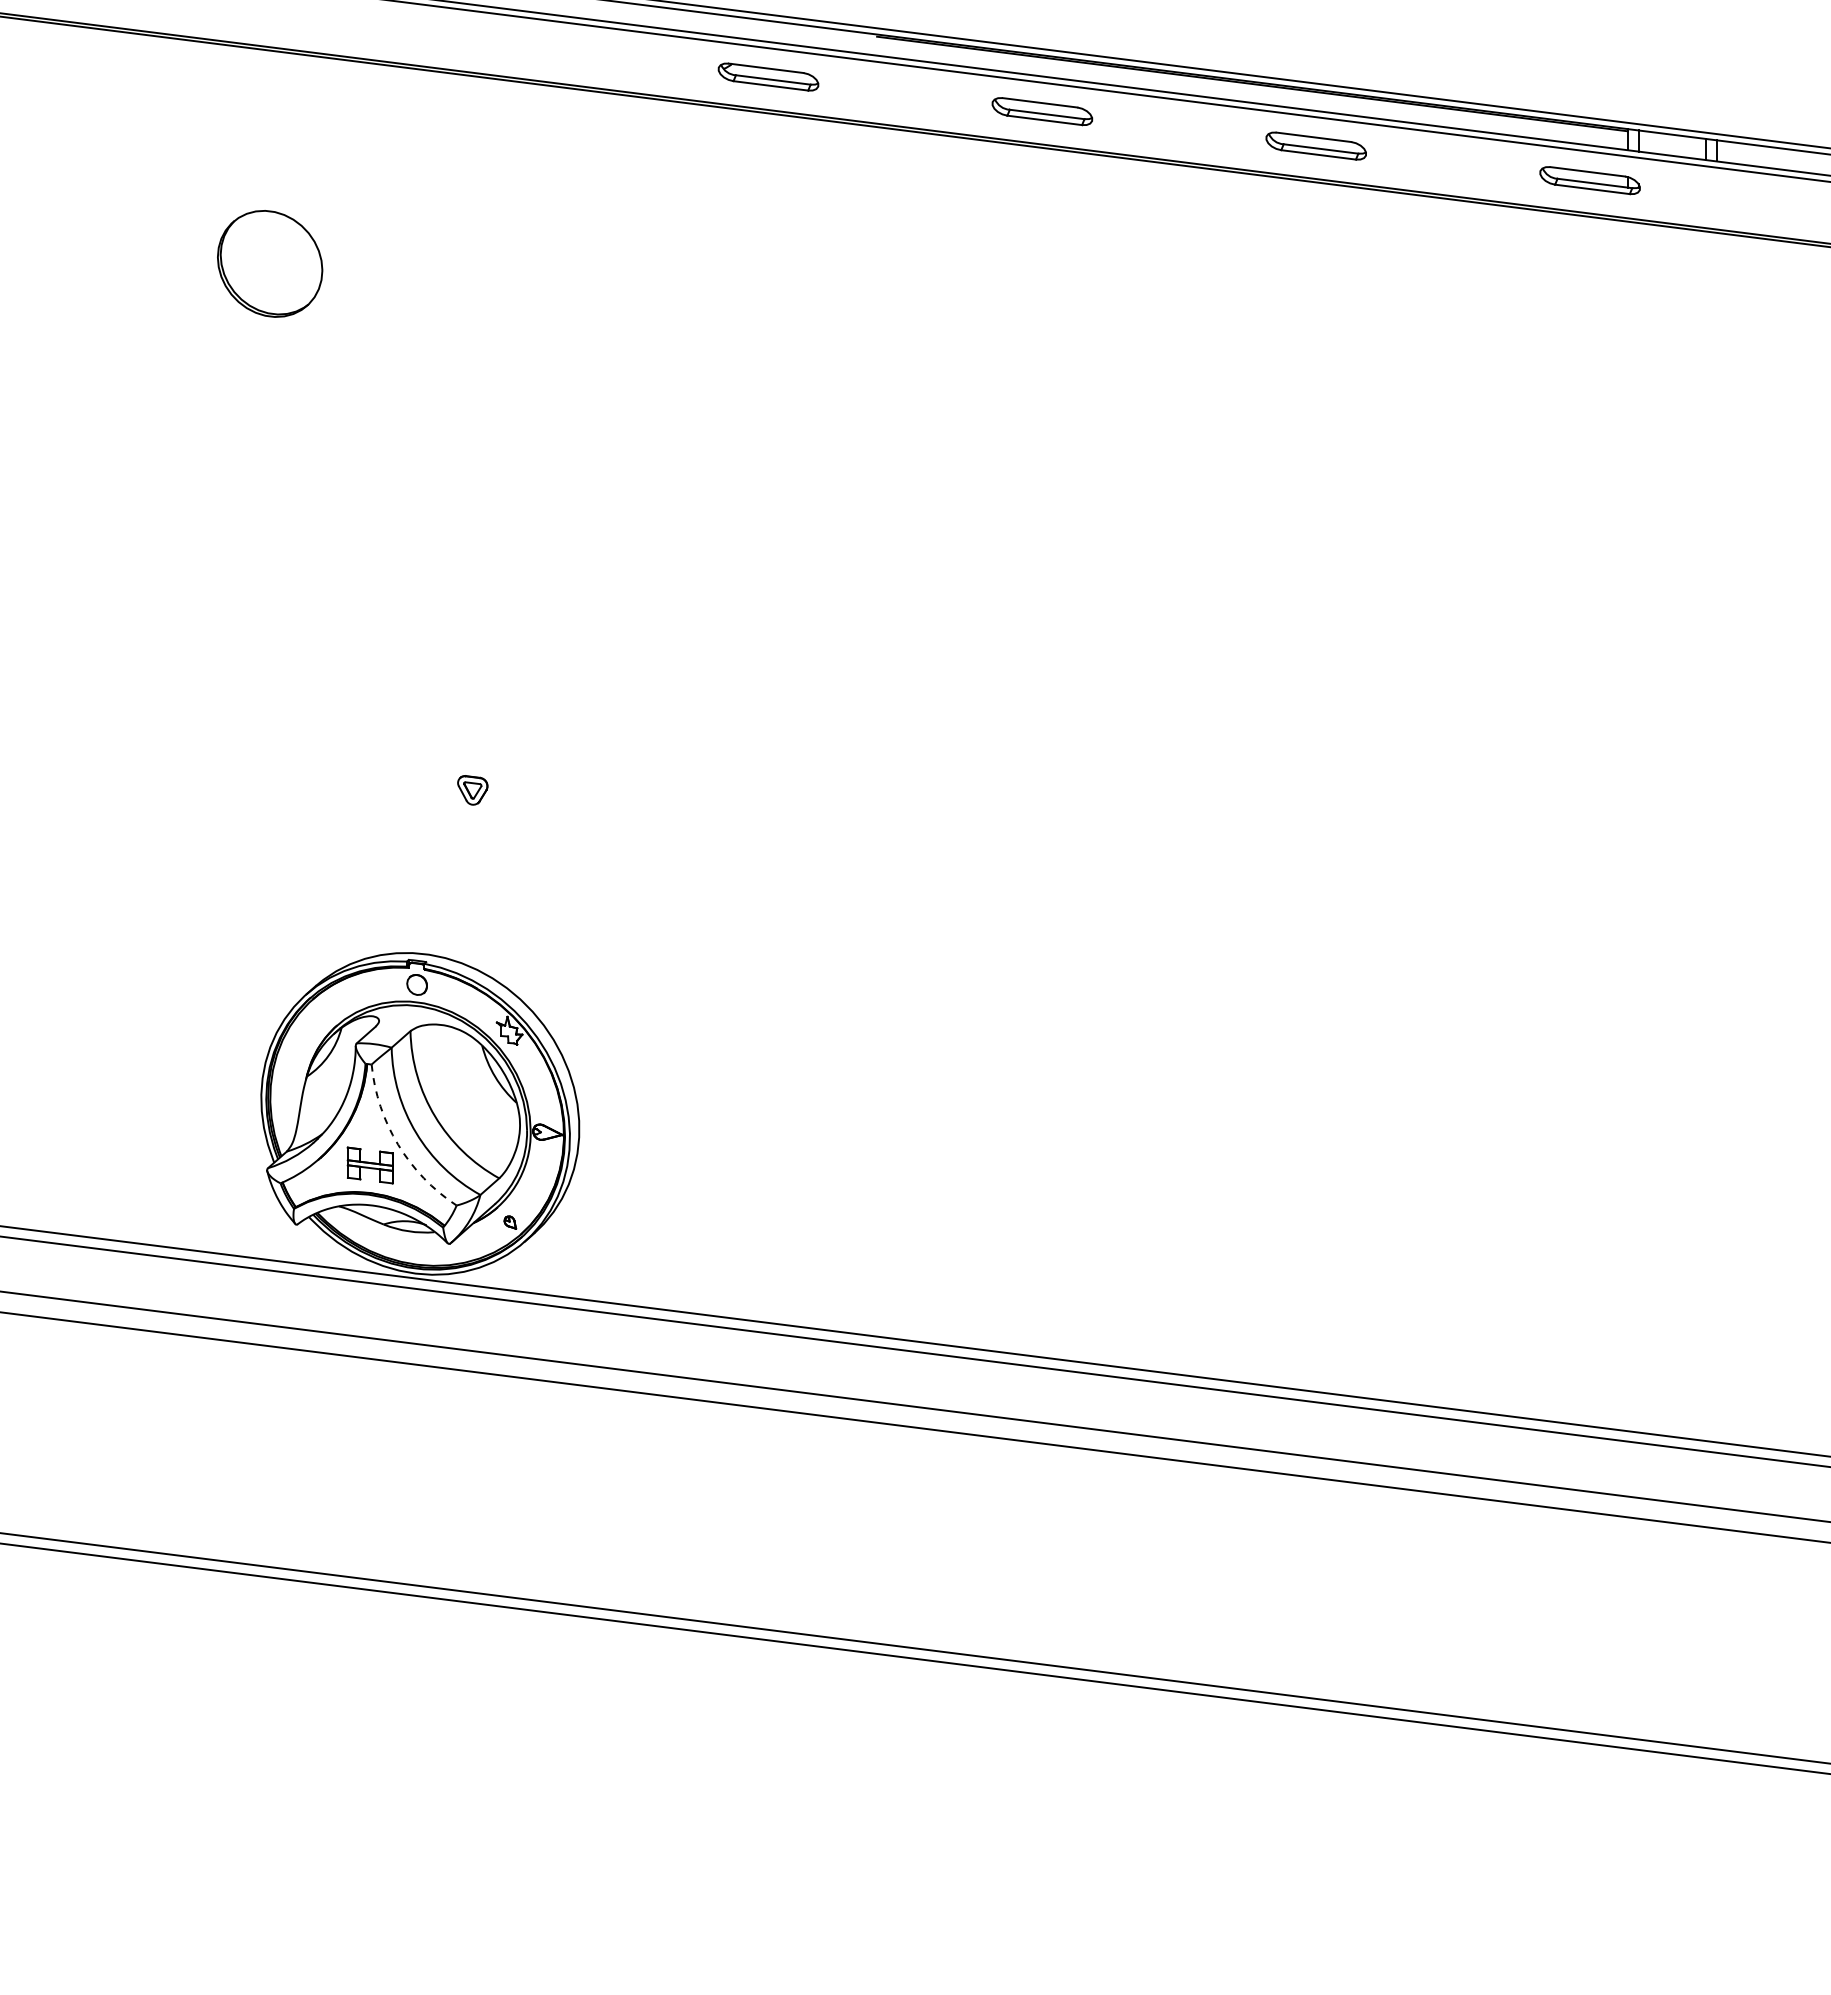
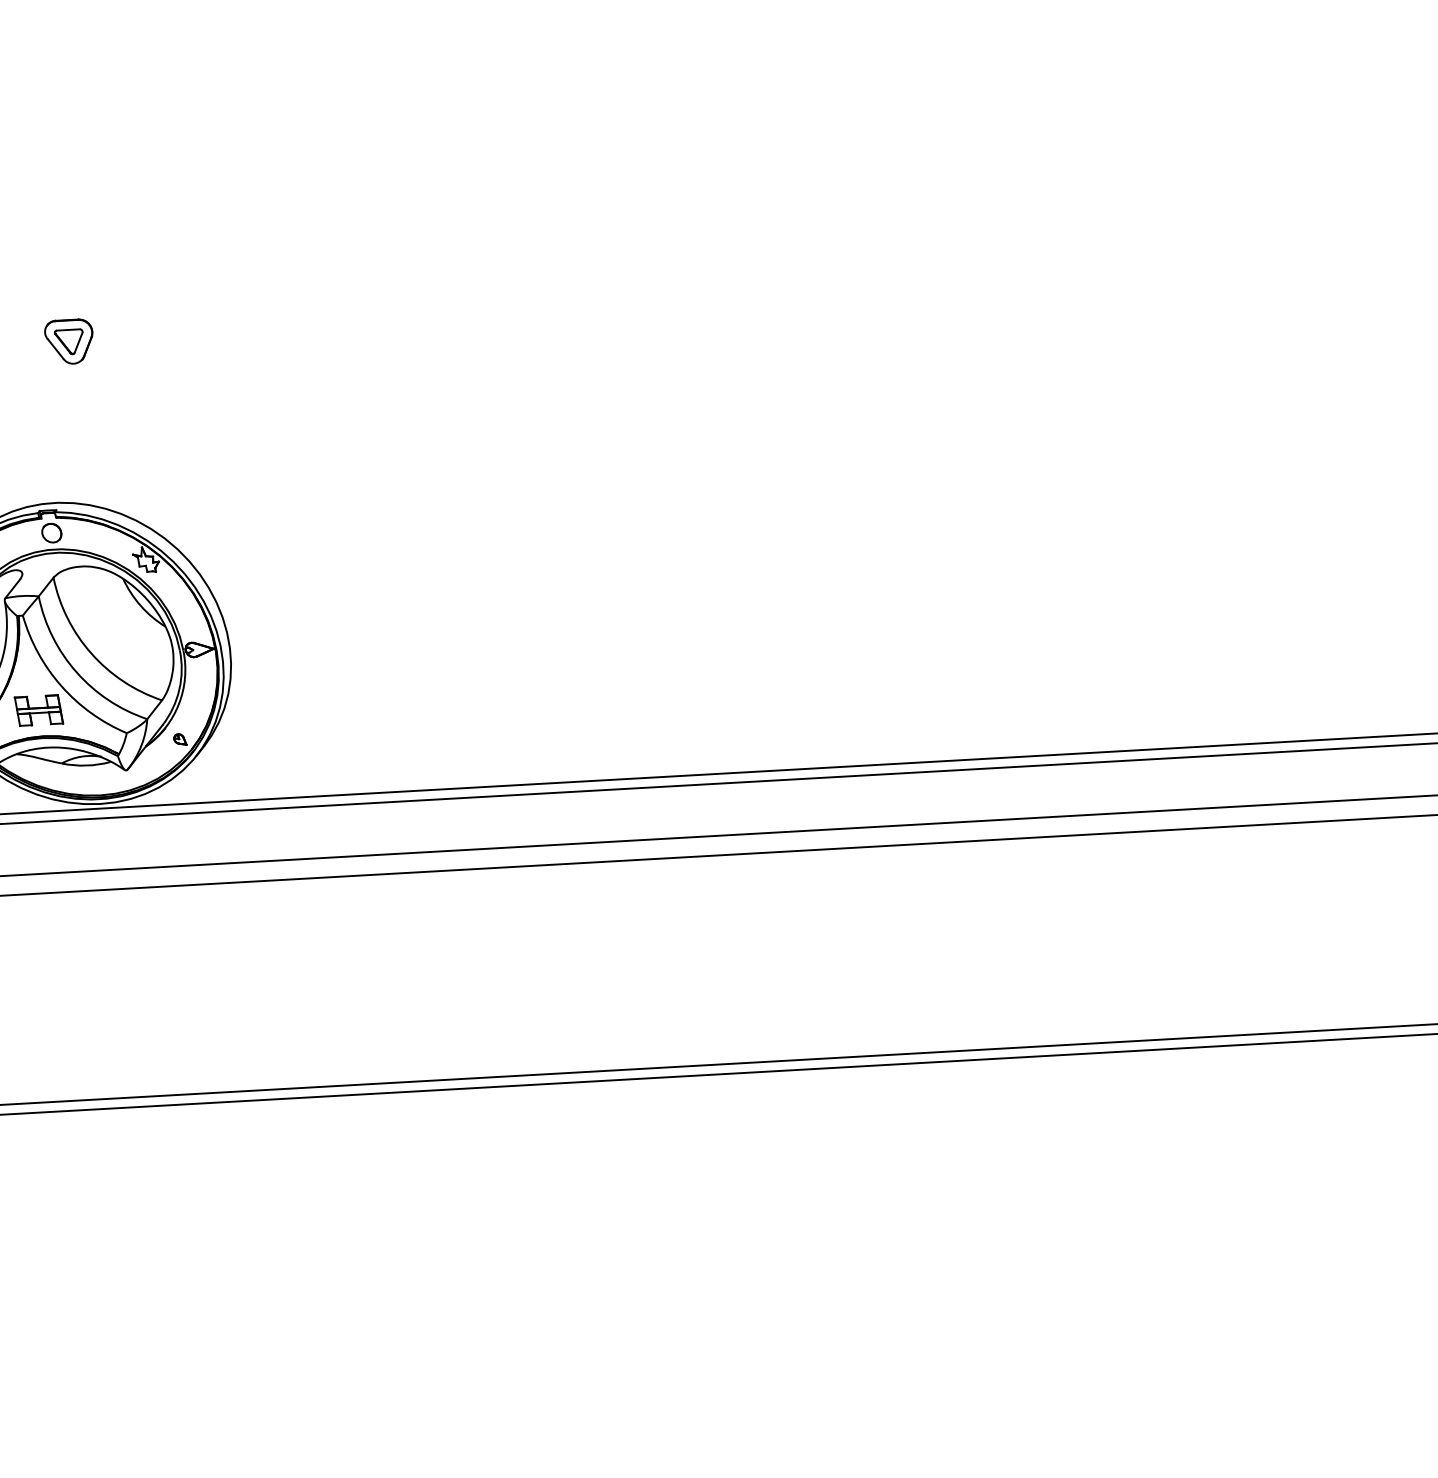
part: (472, 790) -> (70, 341), size x1.67
arc: (398, 1144) -> (61, 685), dashed -> solid

